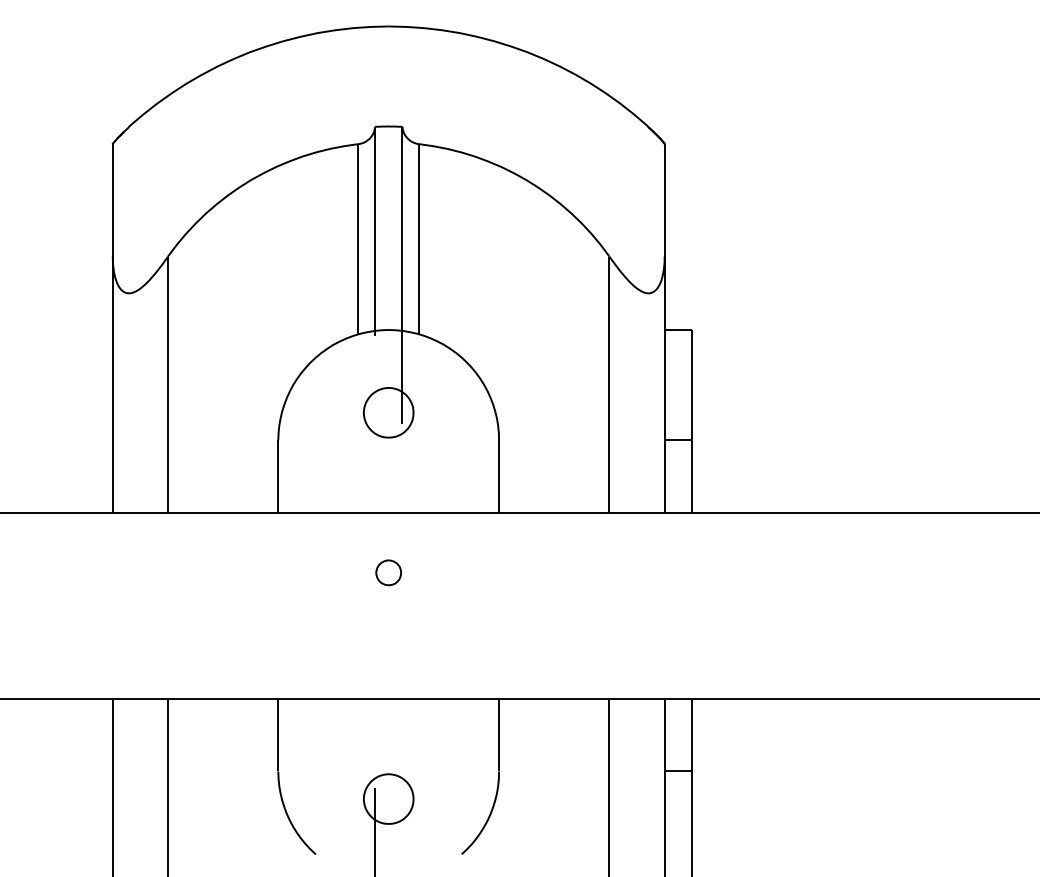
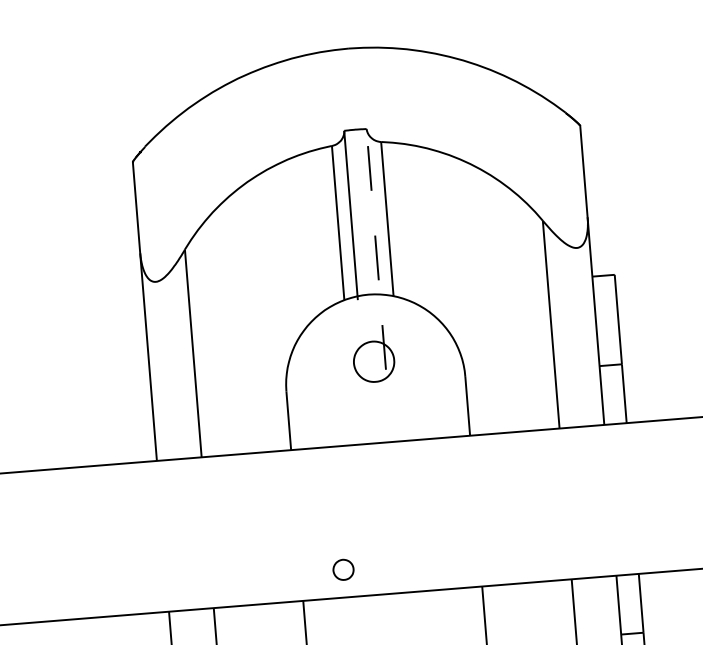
line: (402, 275) -> (376, 249), solid -> dashed
part: (388, 572) -> (343, 569), moved

